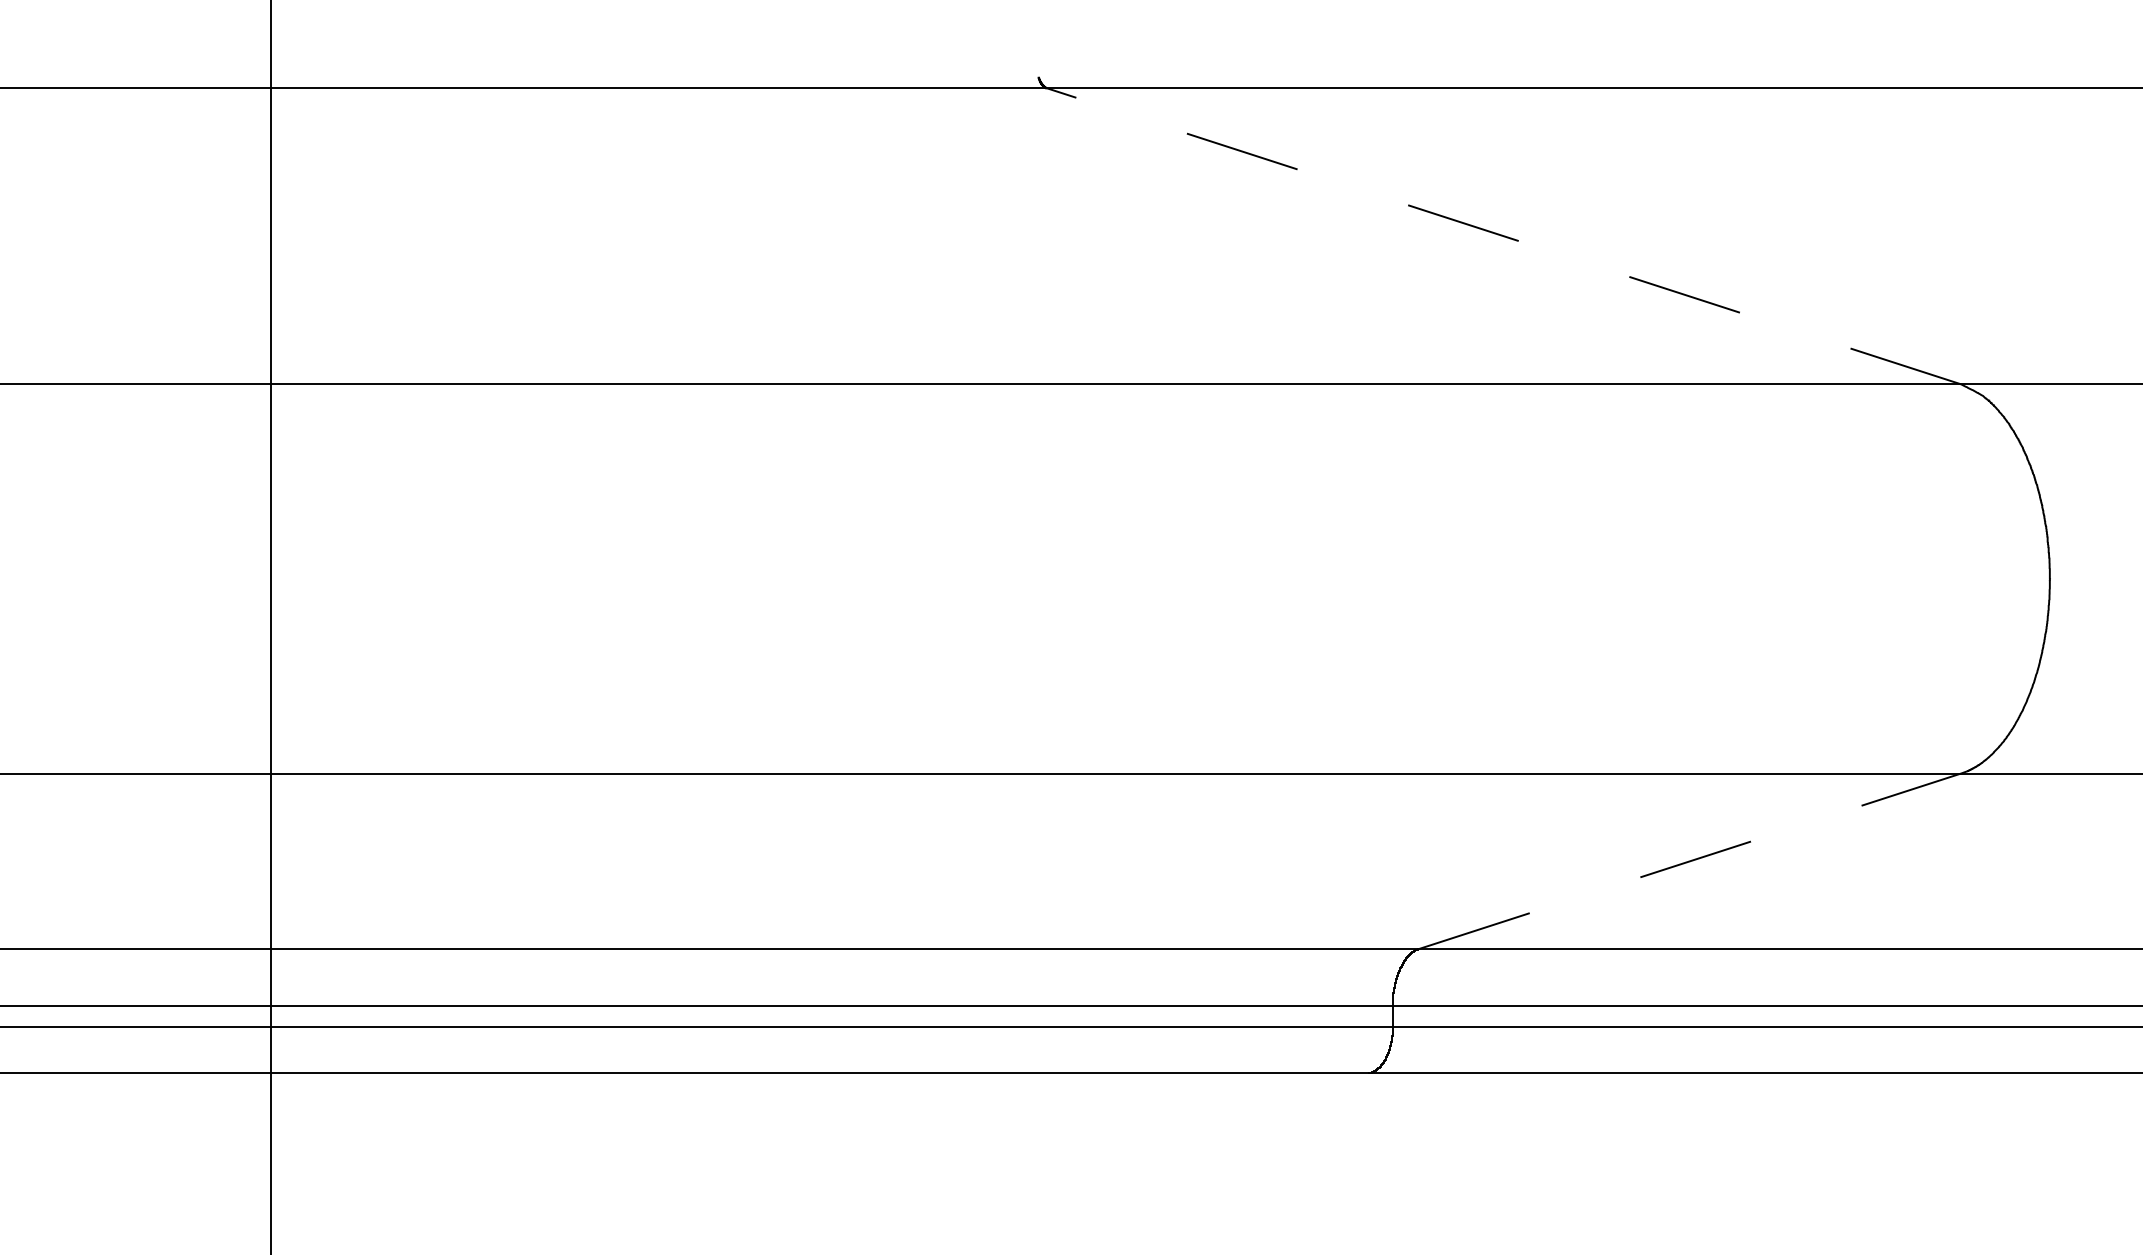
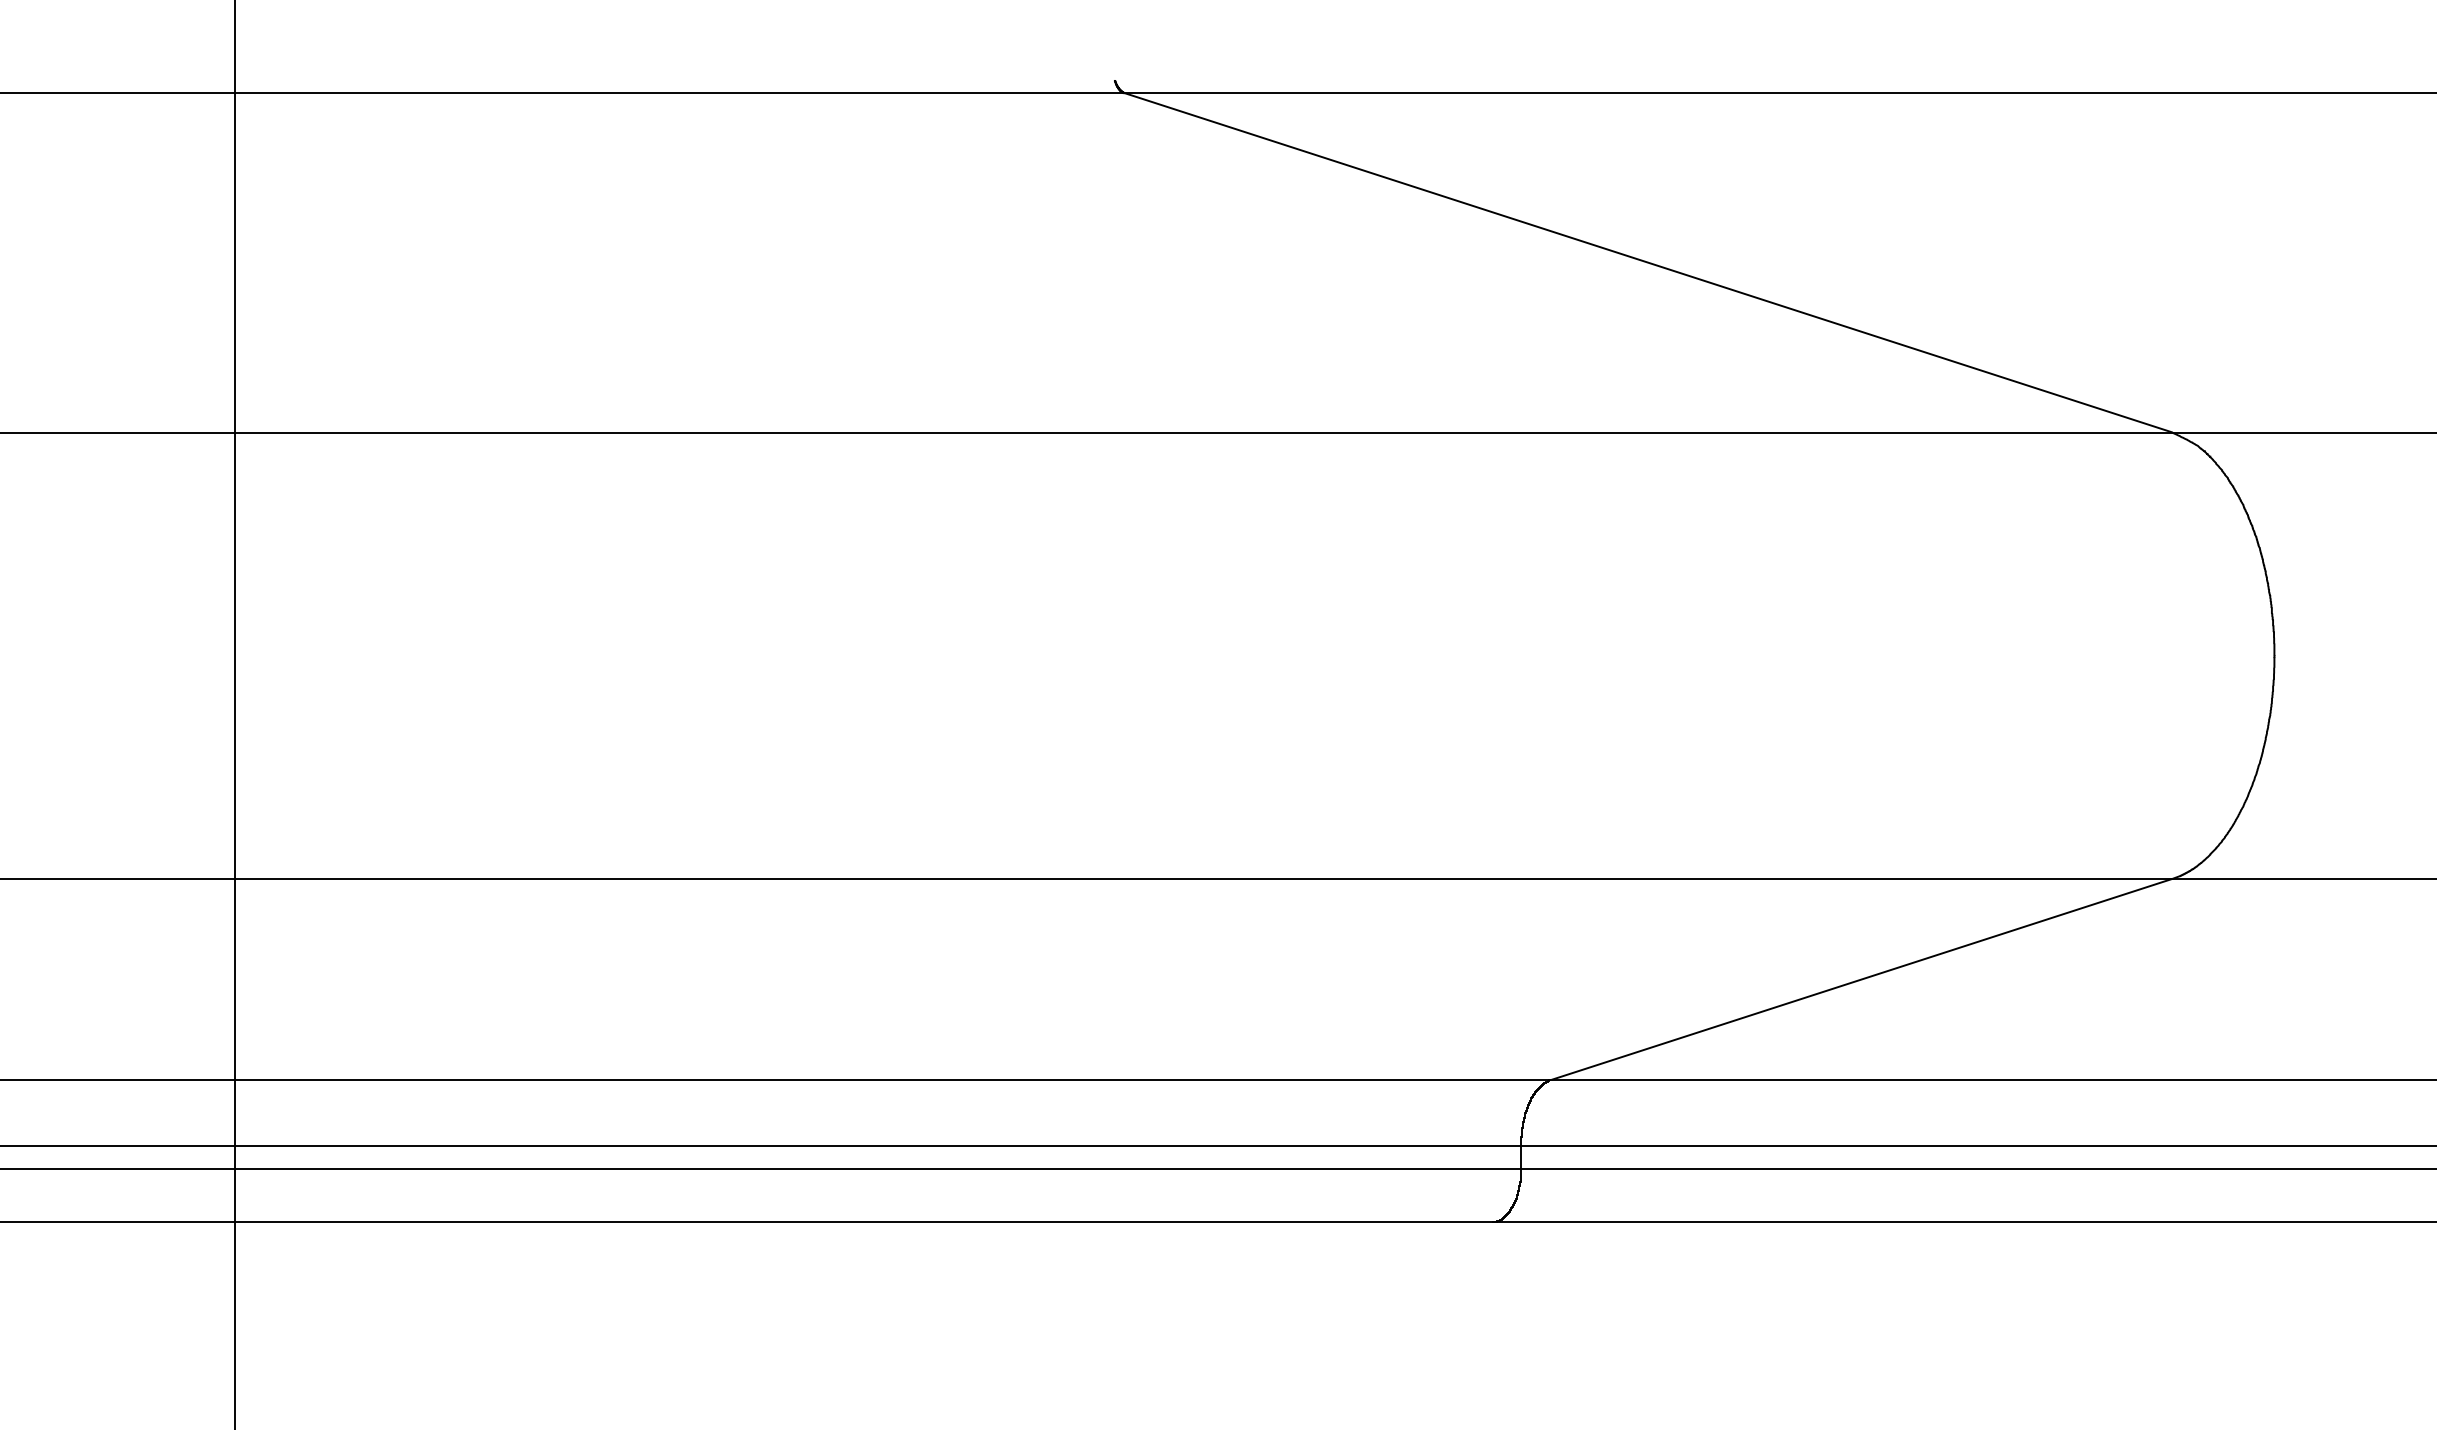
line: (1503, 236) -> (1647, 263), dashed -> solid
line: (1690, 861) -> (1862, 979), dashed -> solid

